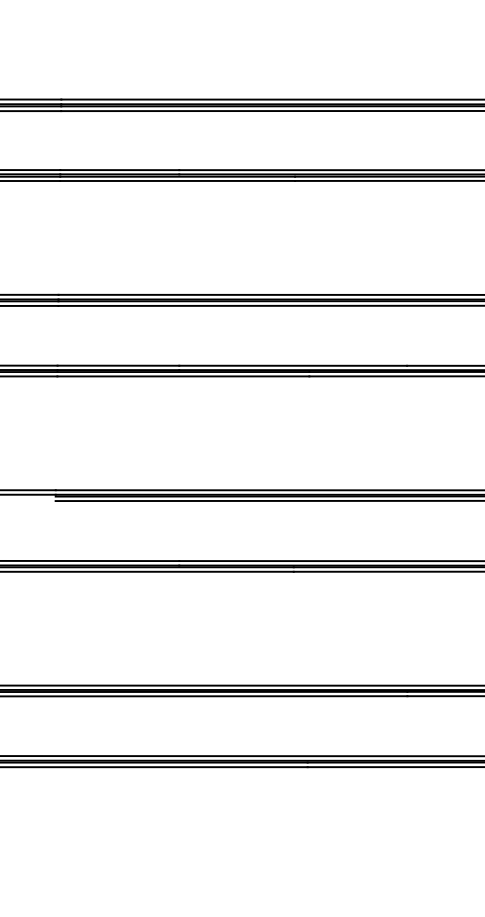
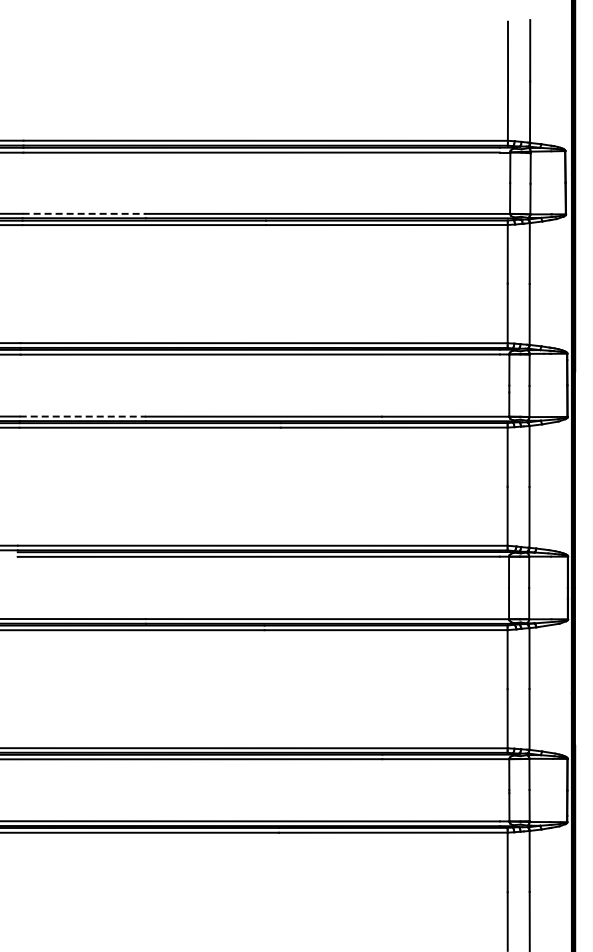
line: (120, 169) -> (84, 213), solid -> dashed
line: (119, 365) -> (83, 416), solid -> dashed

